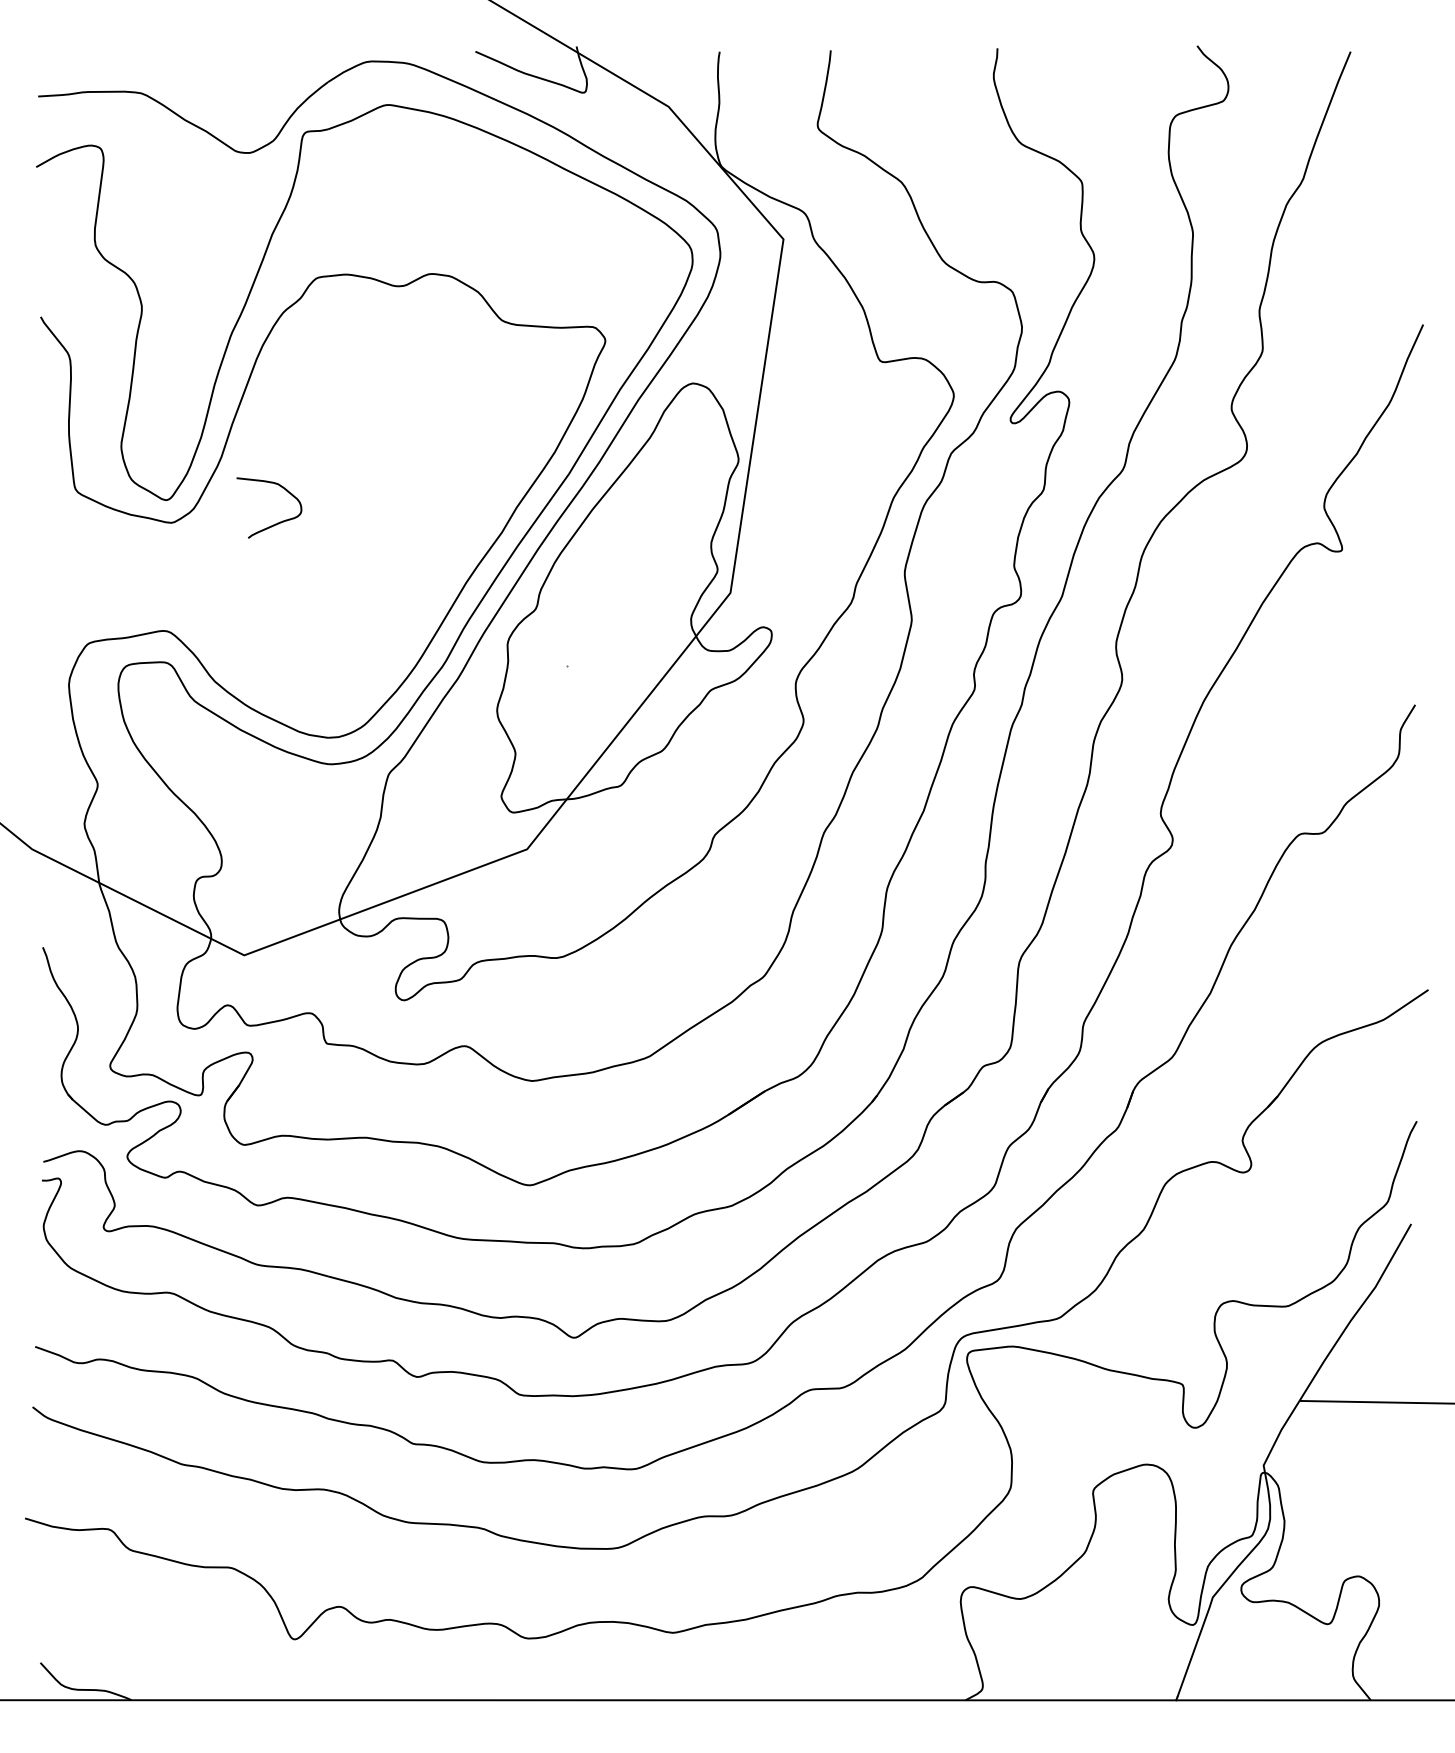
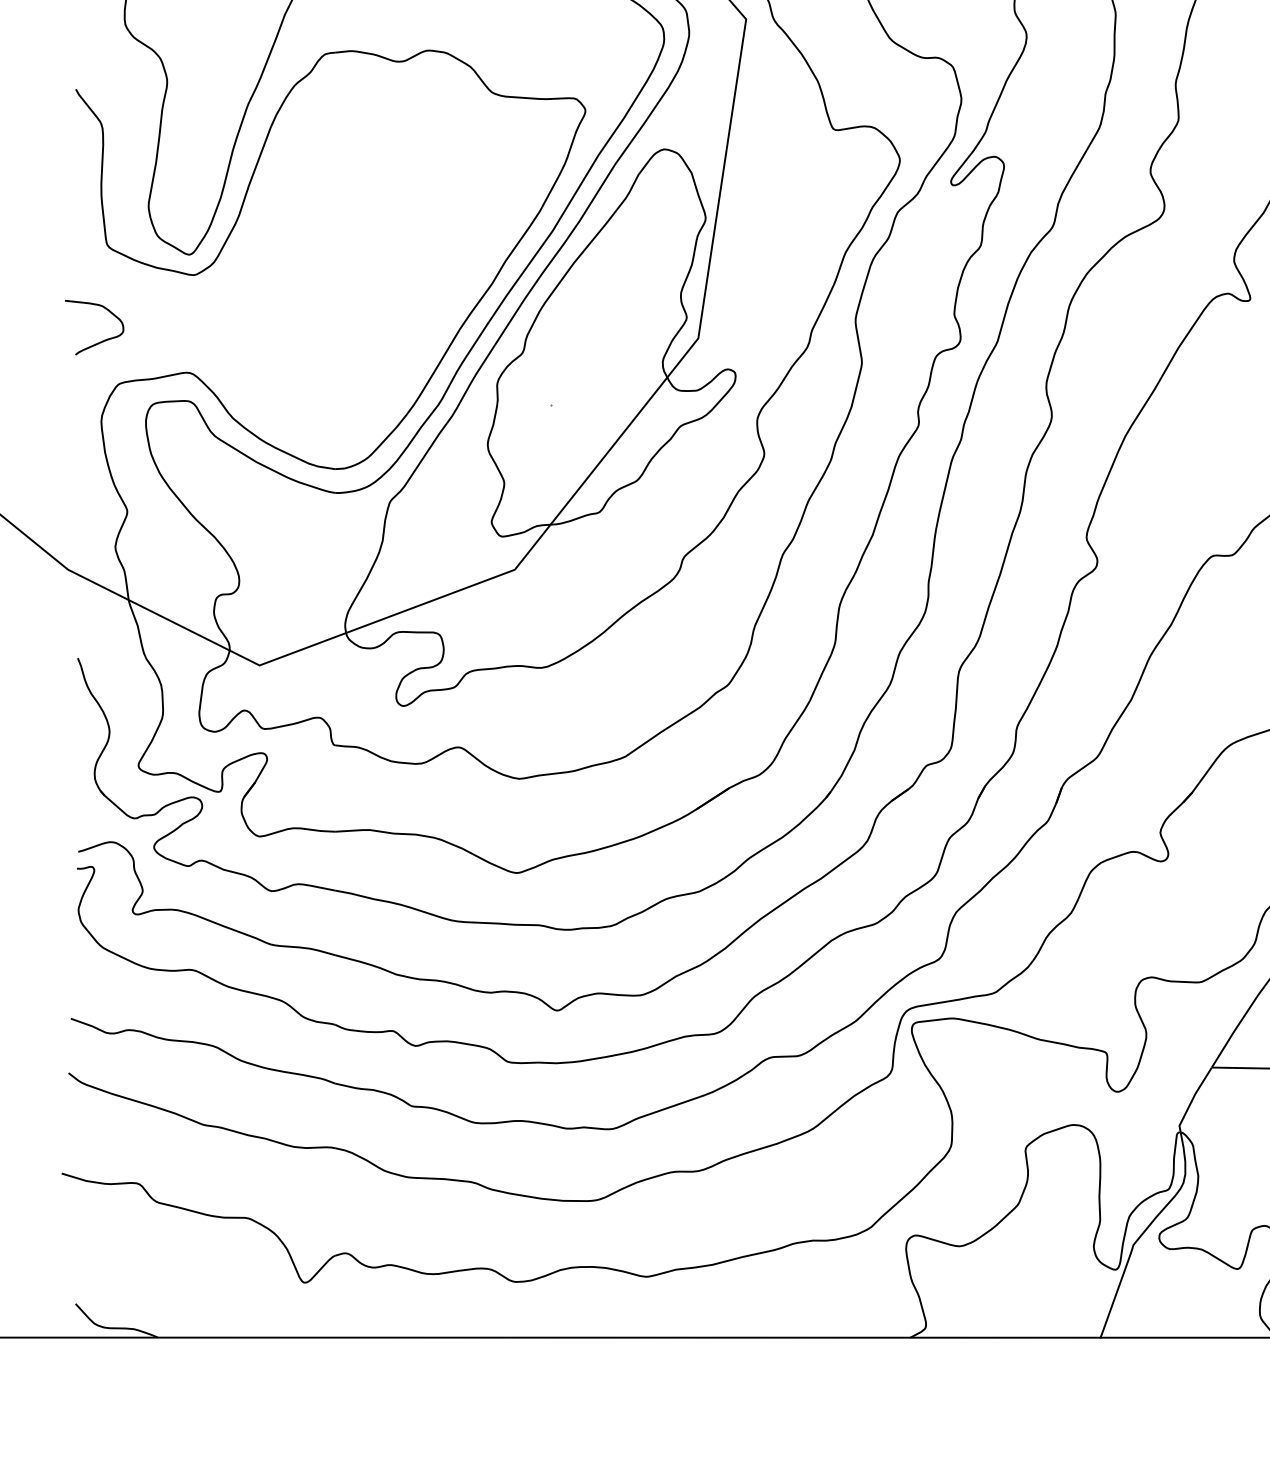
curve: (277, 522) -> (101, 340), moved

